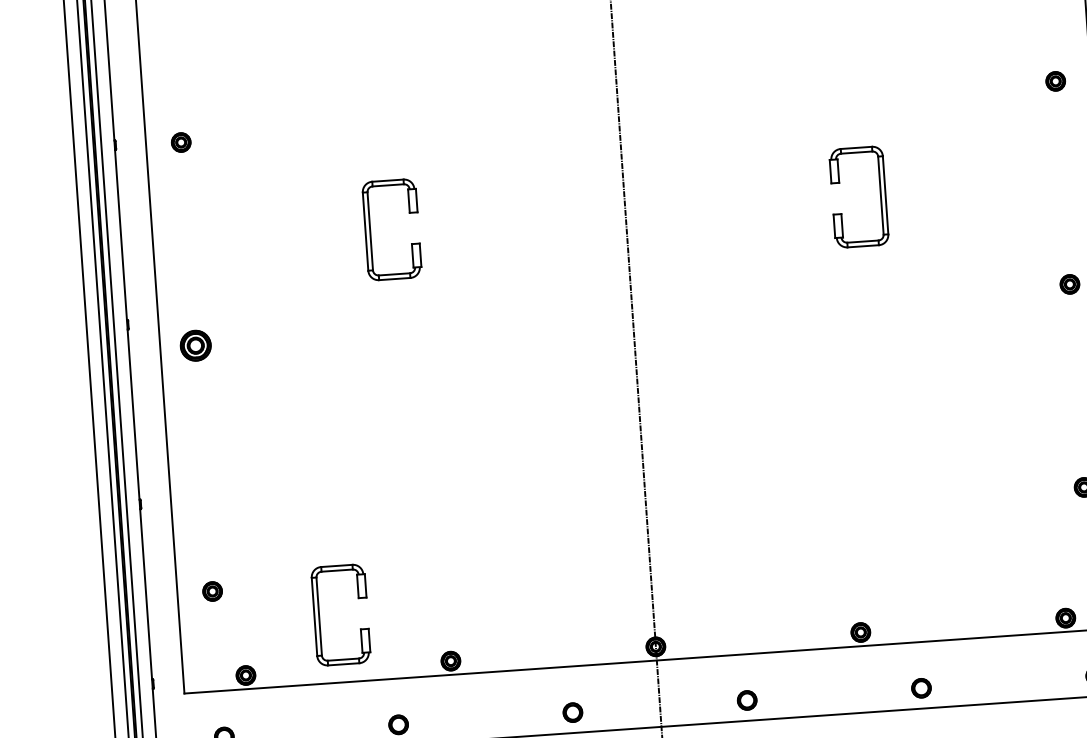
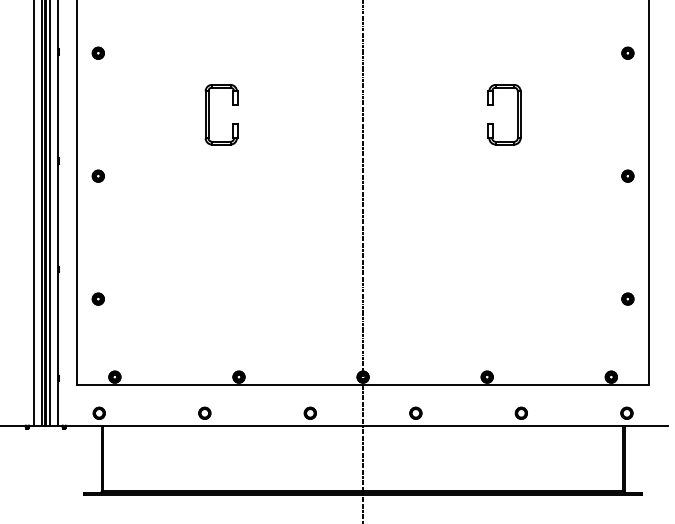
part: (193, 344) -> (97, 175), size x0.62
part: (211, 590) -> (97, 298), moved
part: (320, 616) -> (162, 344), removed

